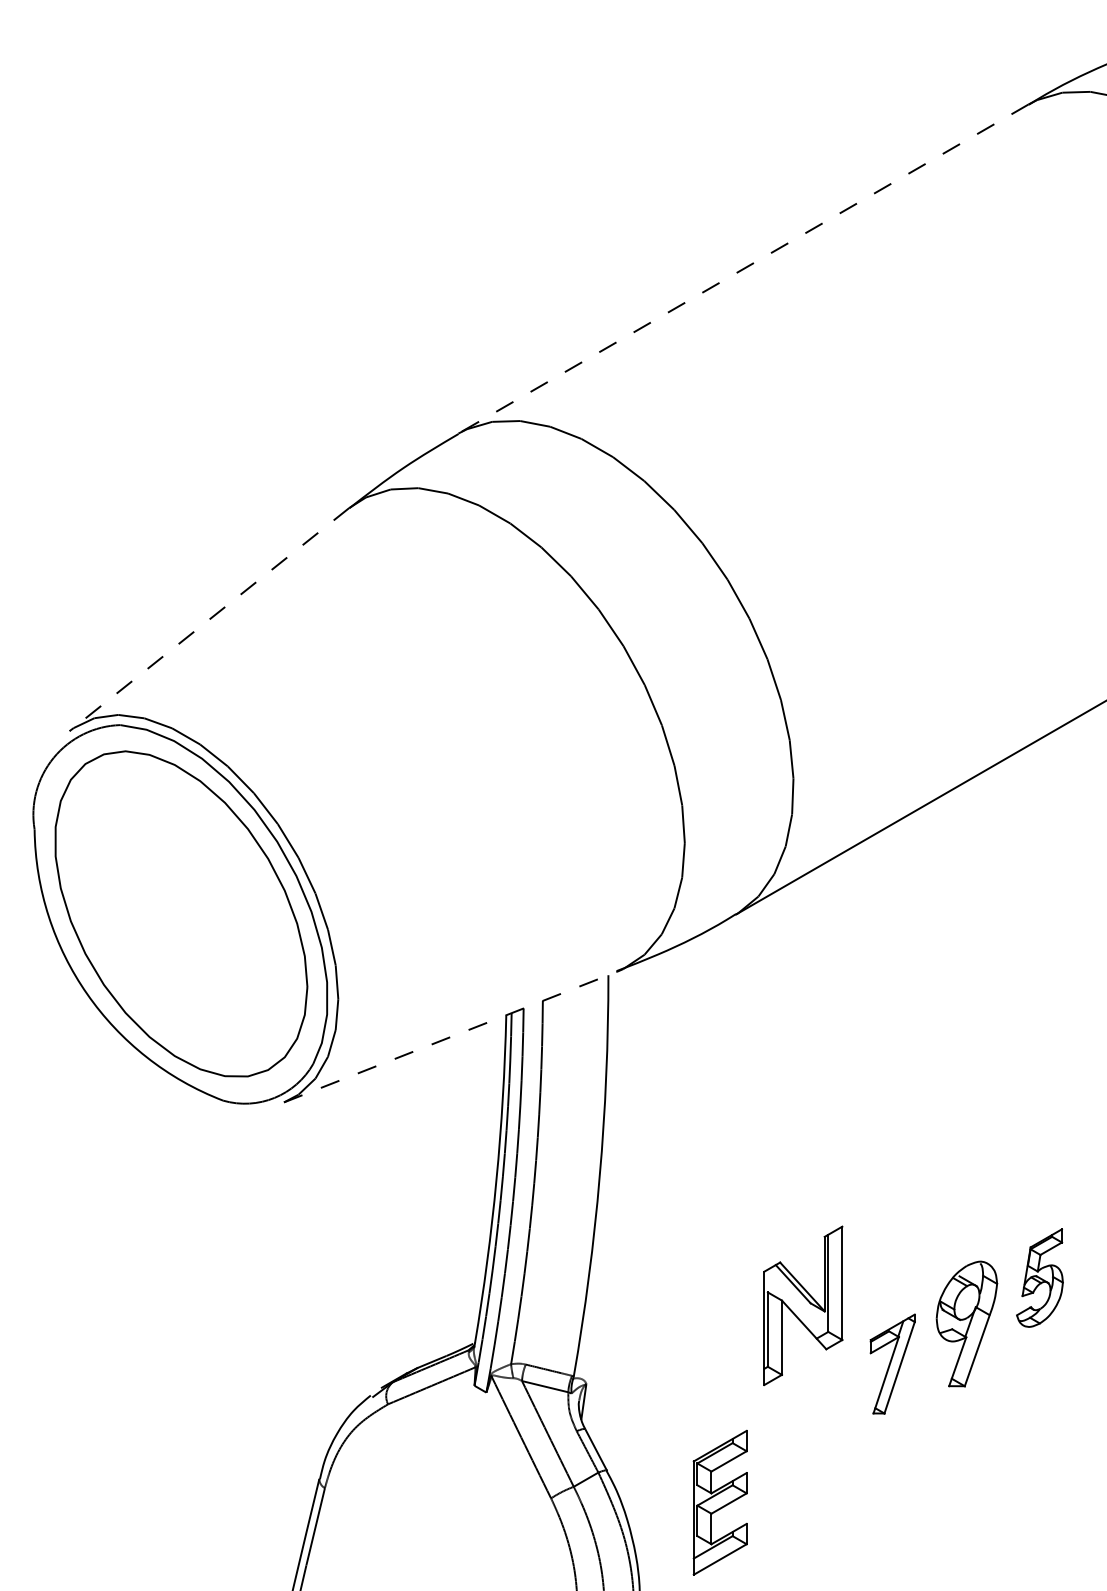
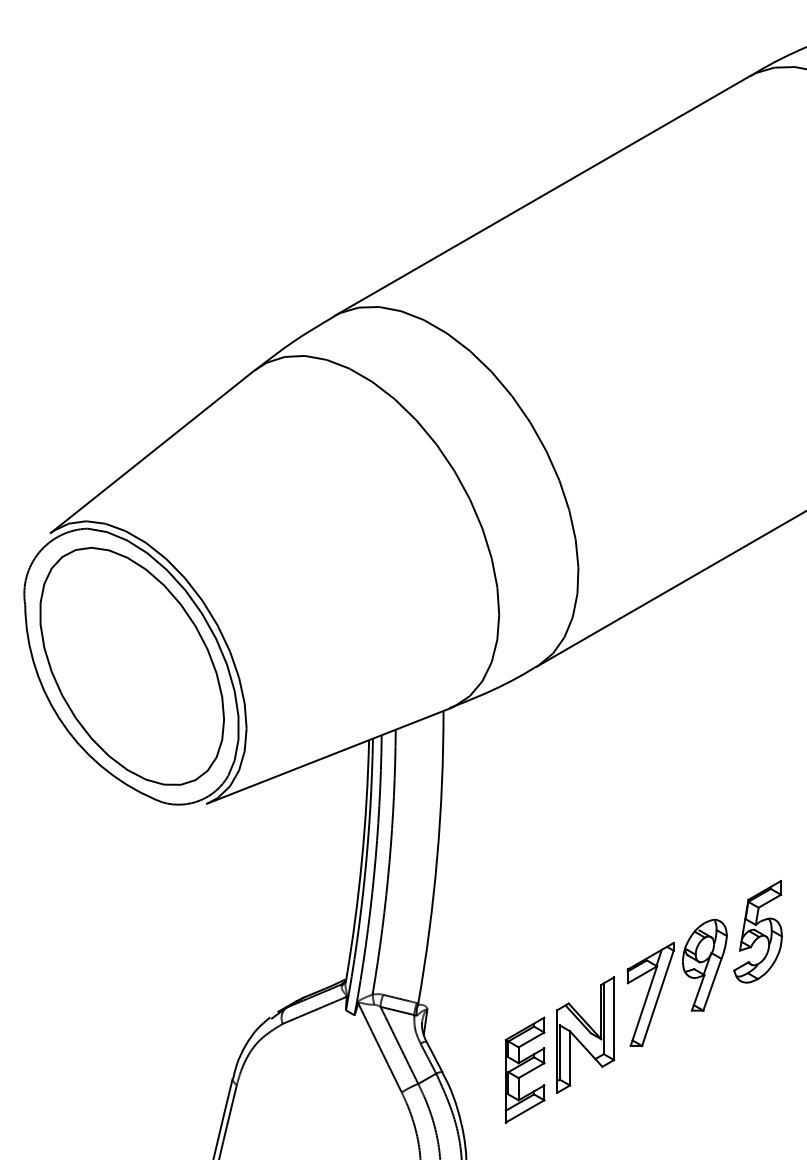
line: (743, 269) -> (542, 196), dashed -> solid
line: (209, 619) -> (152, 451), dashed -> solid
line: (450, 1037) -> (328, 756), dashed -> solid
part: (1039, 1277) -> (757, 931), size x1.43
part: (803, 1305) -> (585, 1034), moved
part: (892, 1363) -> (650, 994), size x1.43
part: (719, 1502) -> (524, 1069), moved

